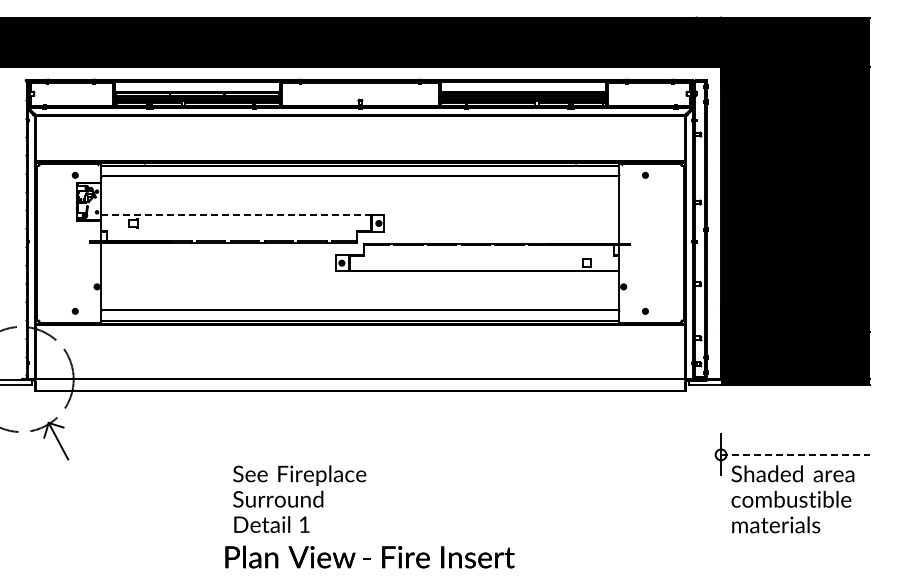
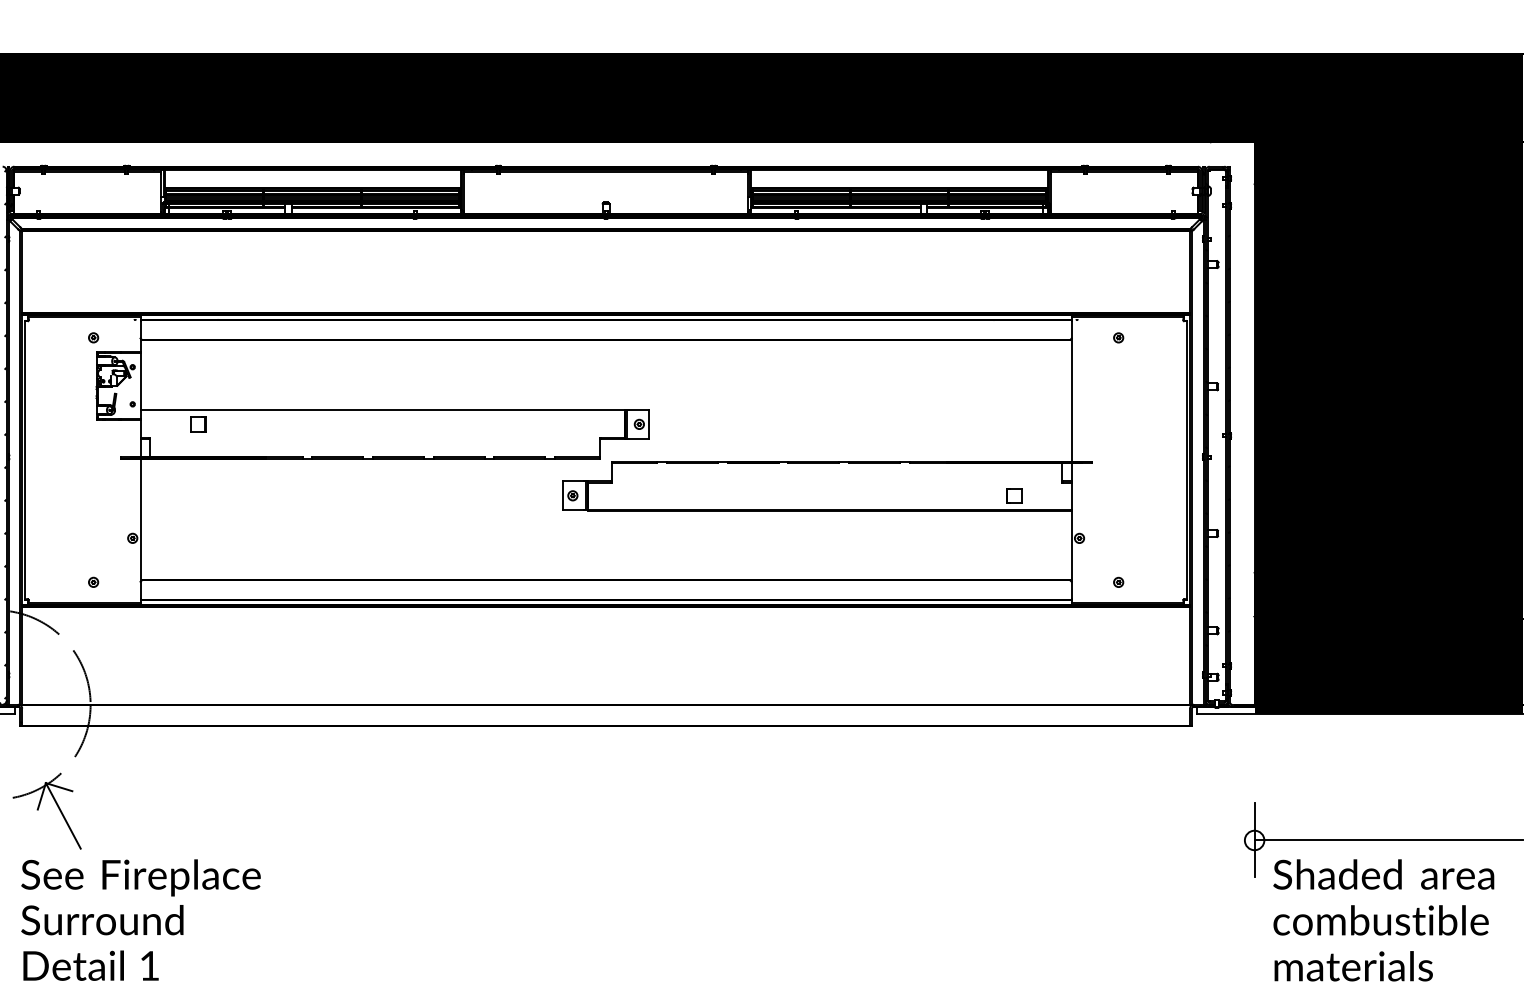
line: (236, 215) -> (383, 410), dashed -> solid
line: (795, 454) -> (1388, 839), dashed -> solid
text: (299, 498) -> (140, 918), moved

